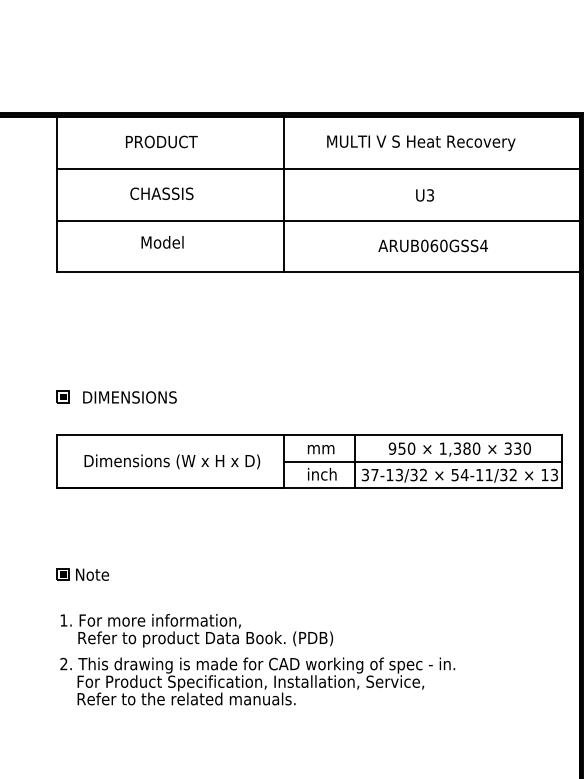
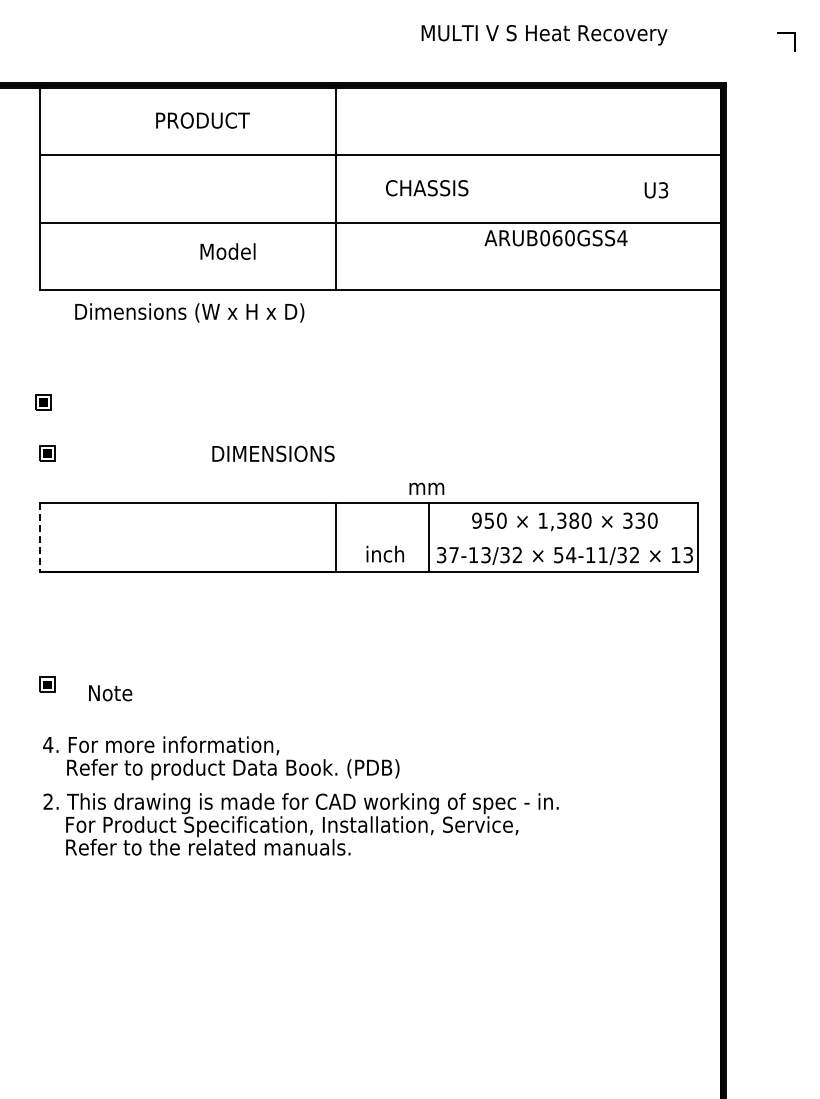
text: (161, 141) -> (202, 120), moved
text: (421, 143) -> (544, 35), moved
text: (162, 194) -> (427, 188), moved
text: (425, 195) -> (656, 190), moved
text: (162, 242) -> (227, 251), moved
text: (432, 246) -> (555, 238), moved
part: (60, 358) -> (43, 402), added
text: (129, 397) -> (273, 453), moved
text: (320, 449) -> (426, 488), moved
text: (172, 461) -> (189, 312), moved
line: (422, 461) -> (516, 537), removed
line: (57, 462) -> (39, 538), solid -> dashed
text: (92, 574) -> (110, 693), moved
text: (64, 620) -> (48, 744), 1. -> 4.

